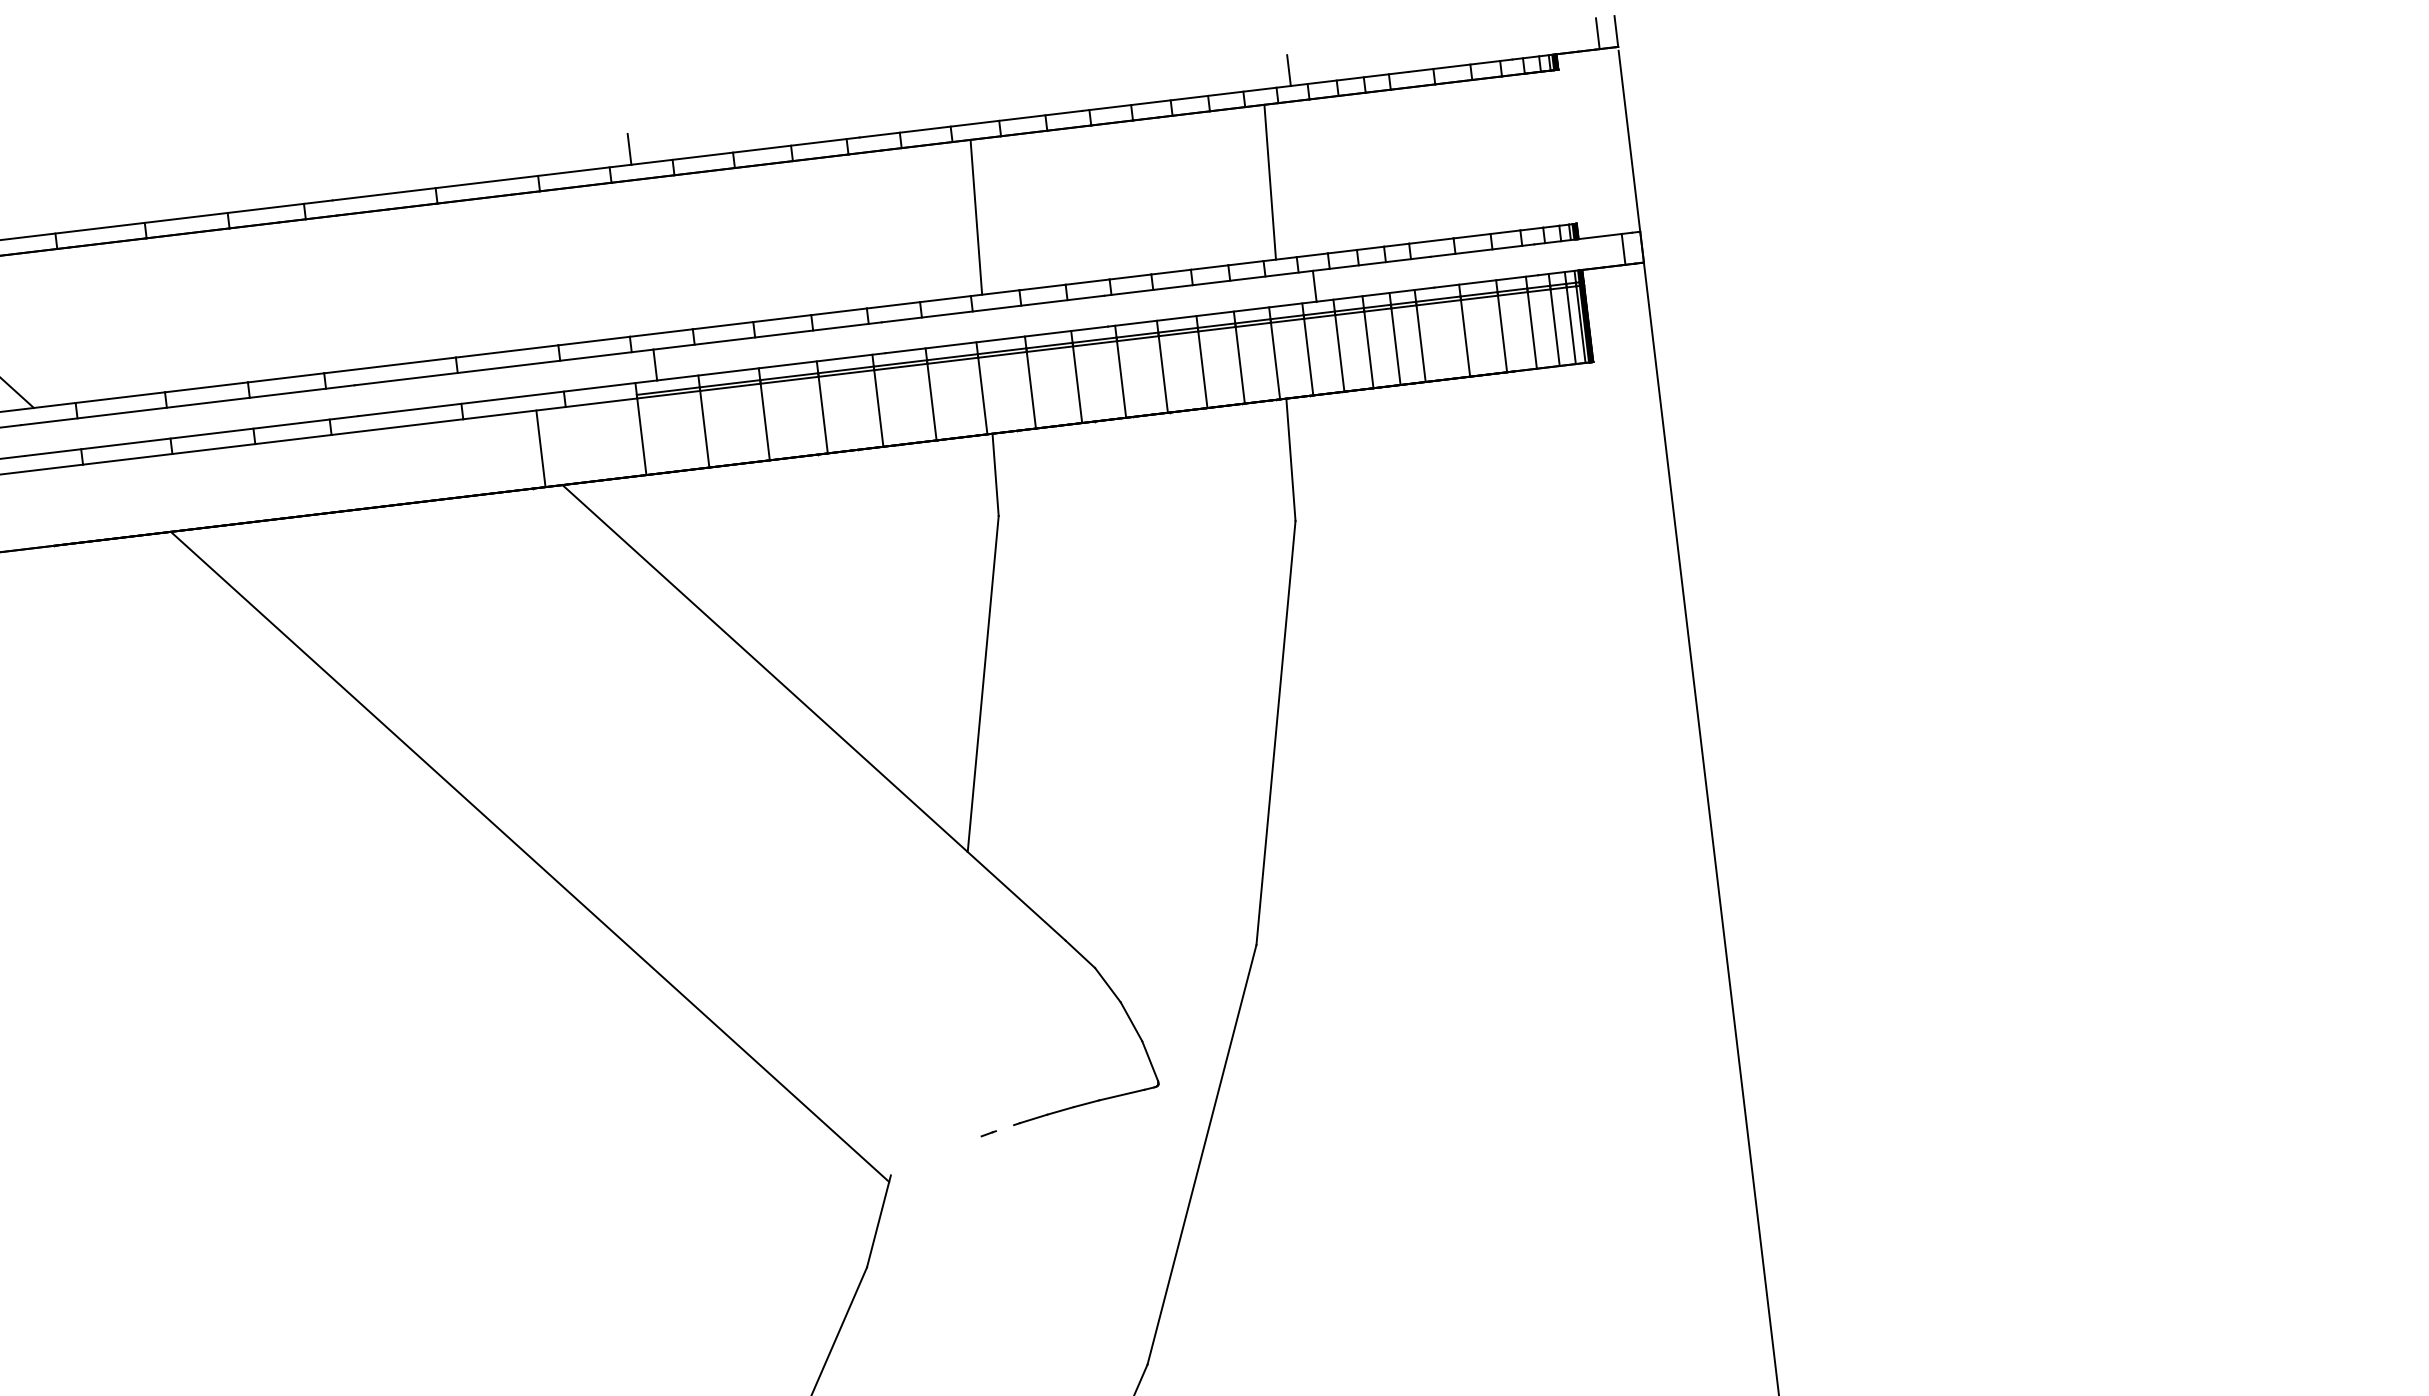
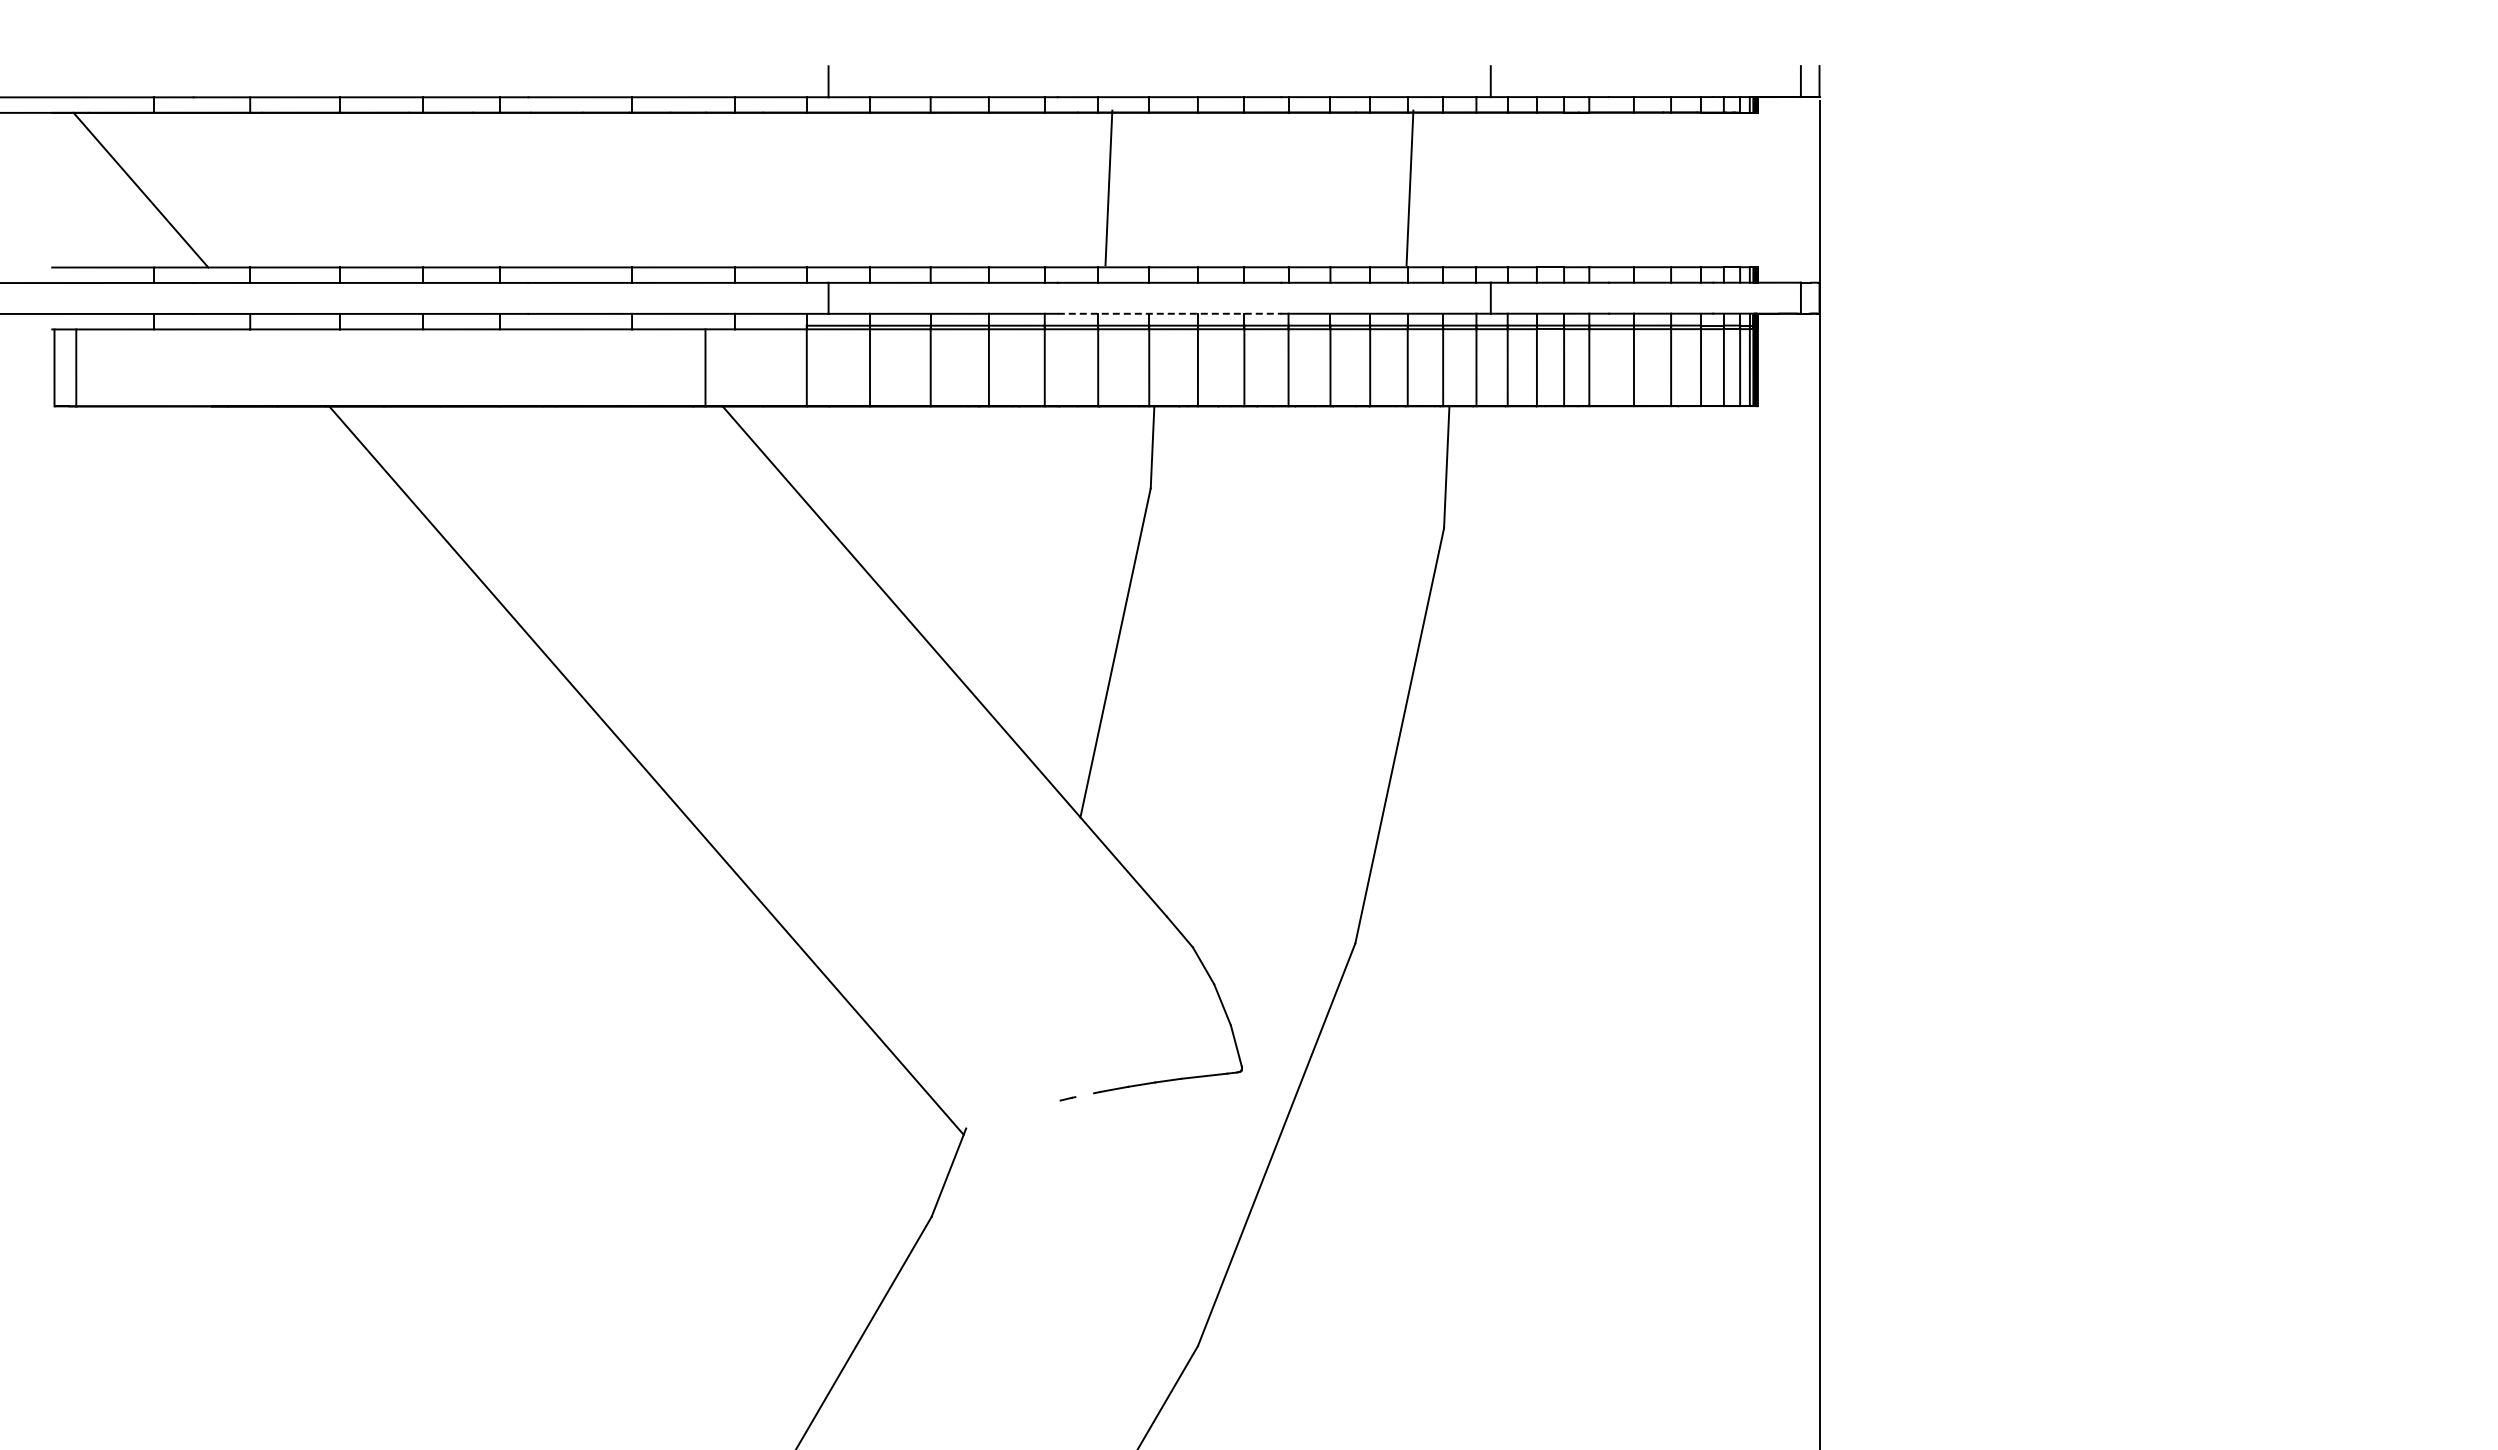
line: (1269, 181) -> (1409, 187), moved
line: (975, 216) -> (1108, 187), moved
line: (996, 339) -> (1169, 313), solid -> dashed

